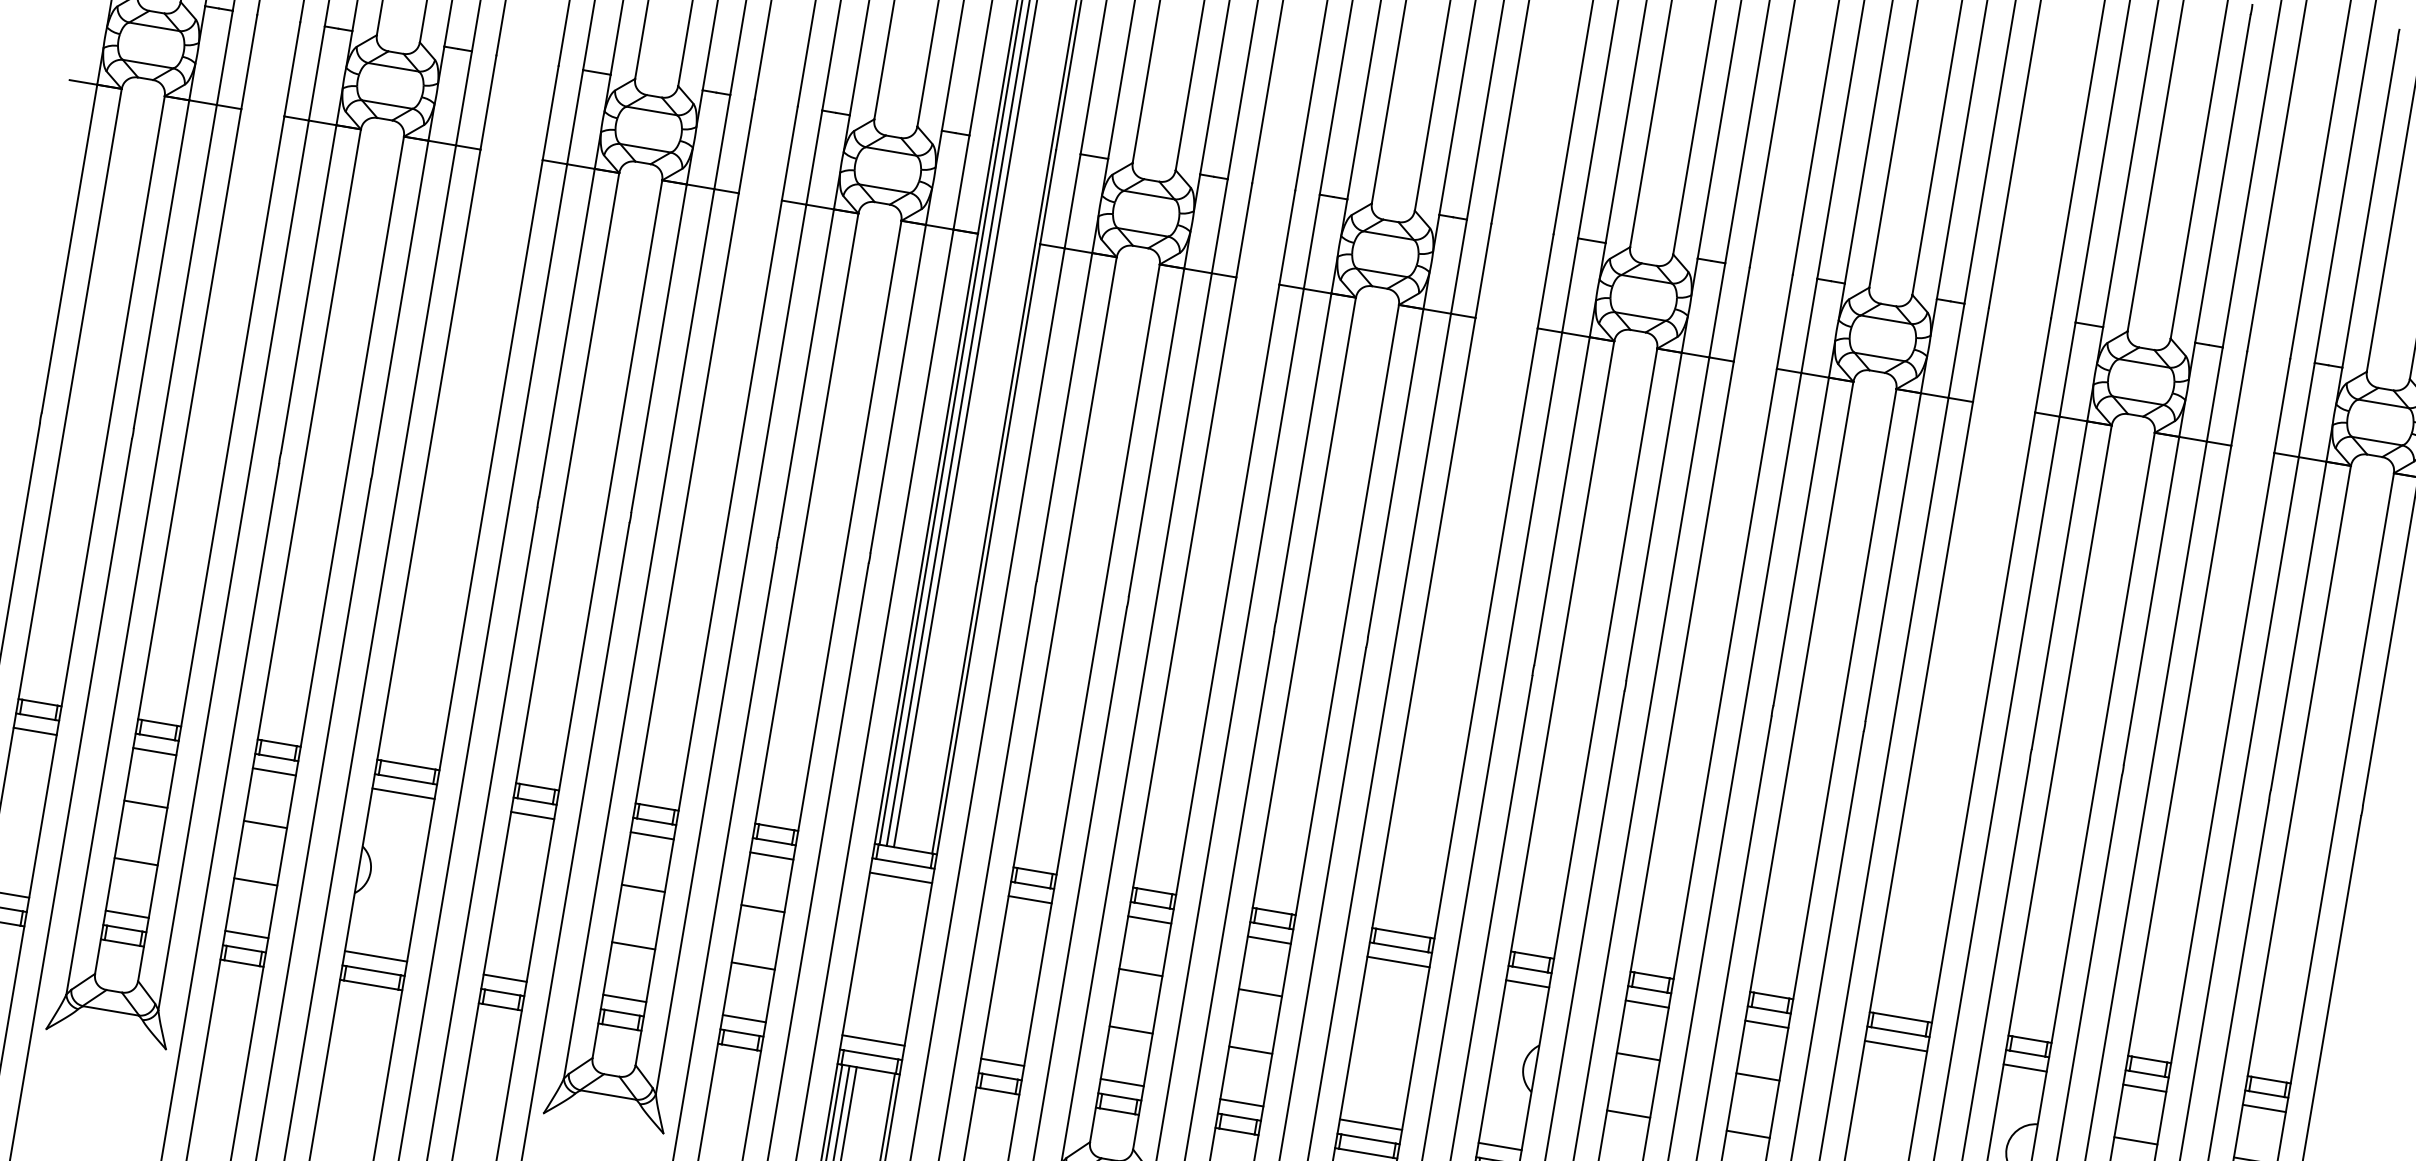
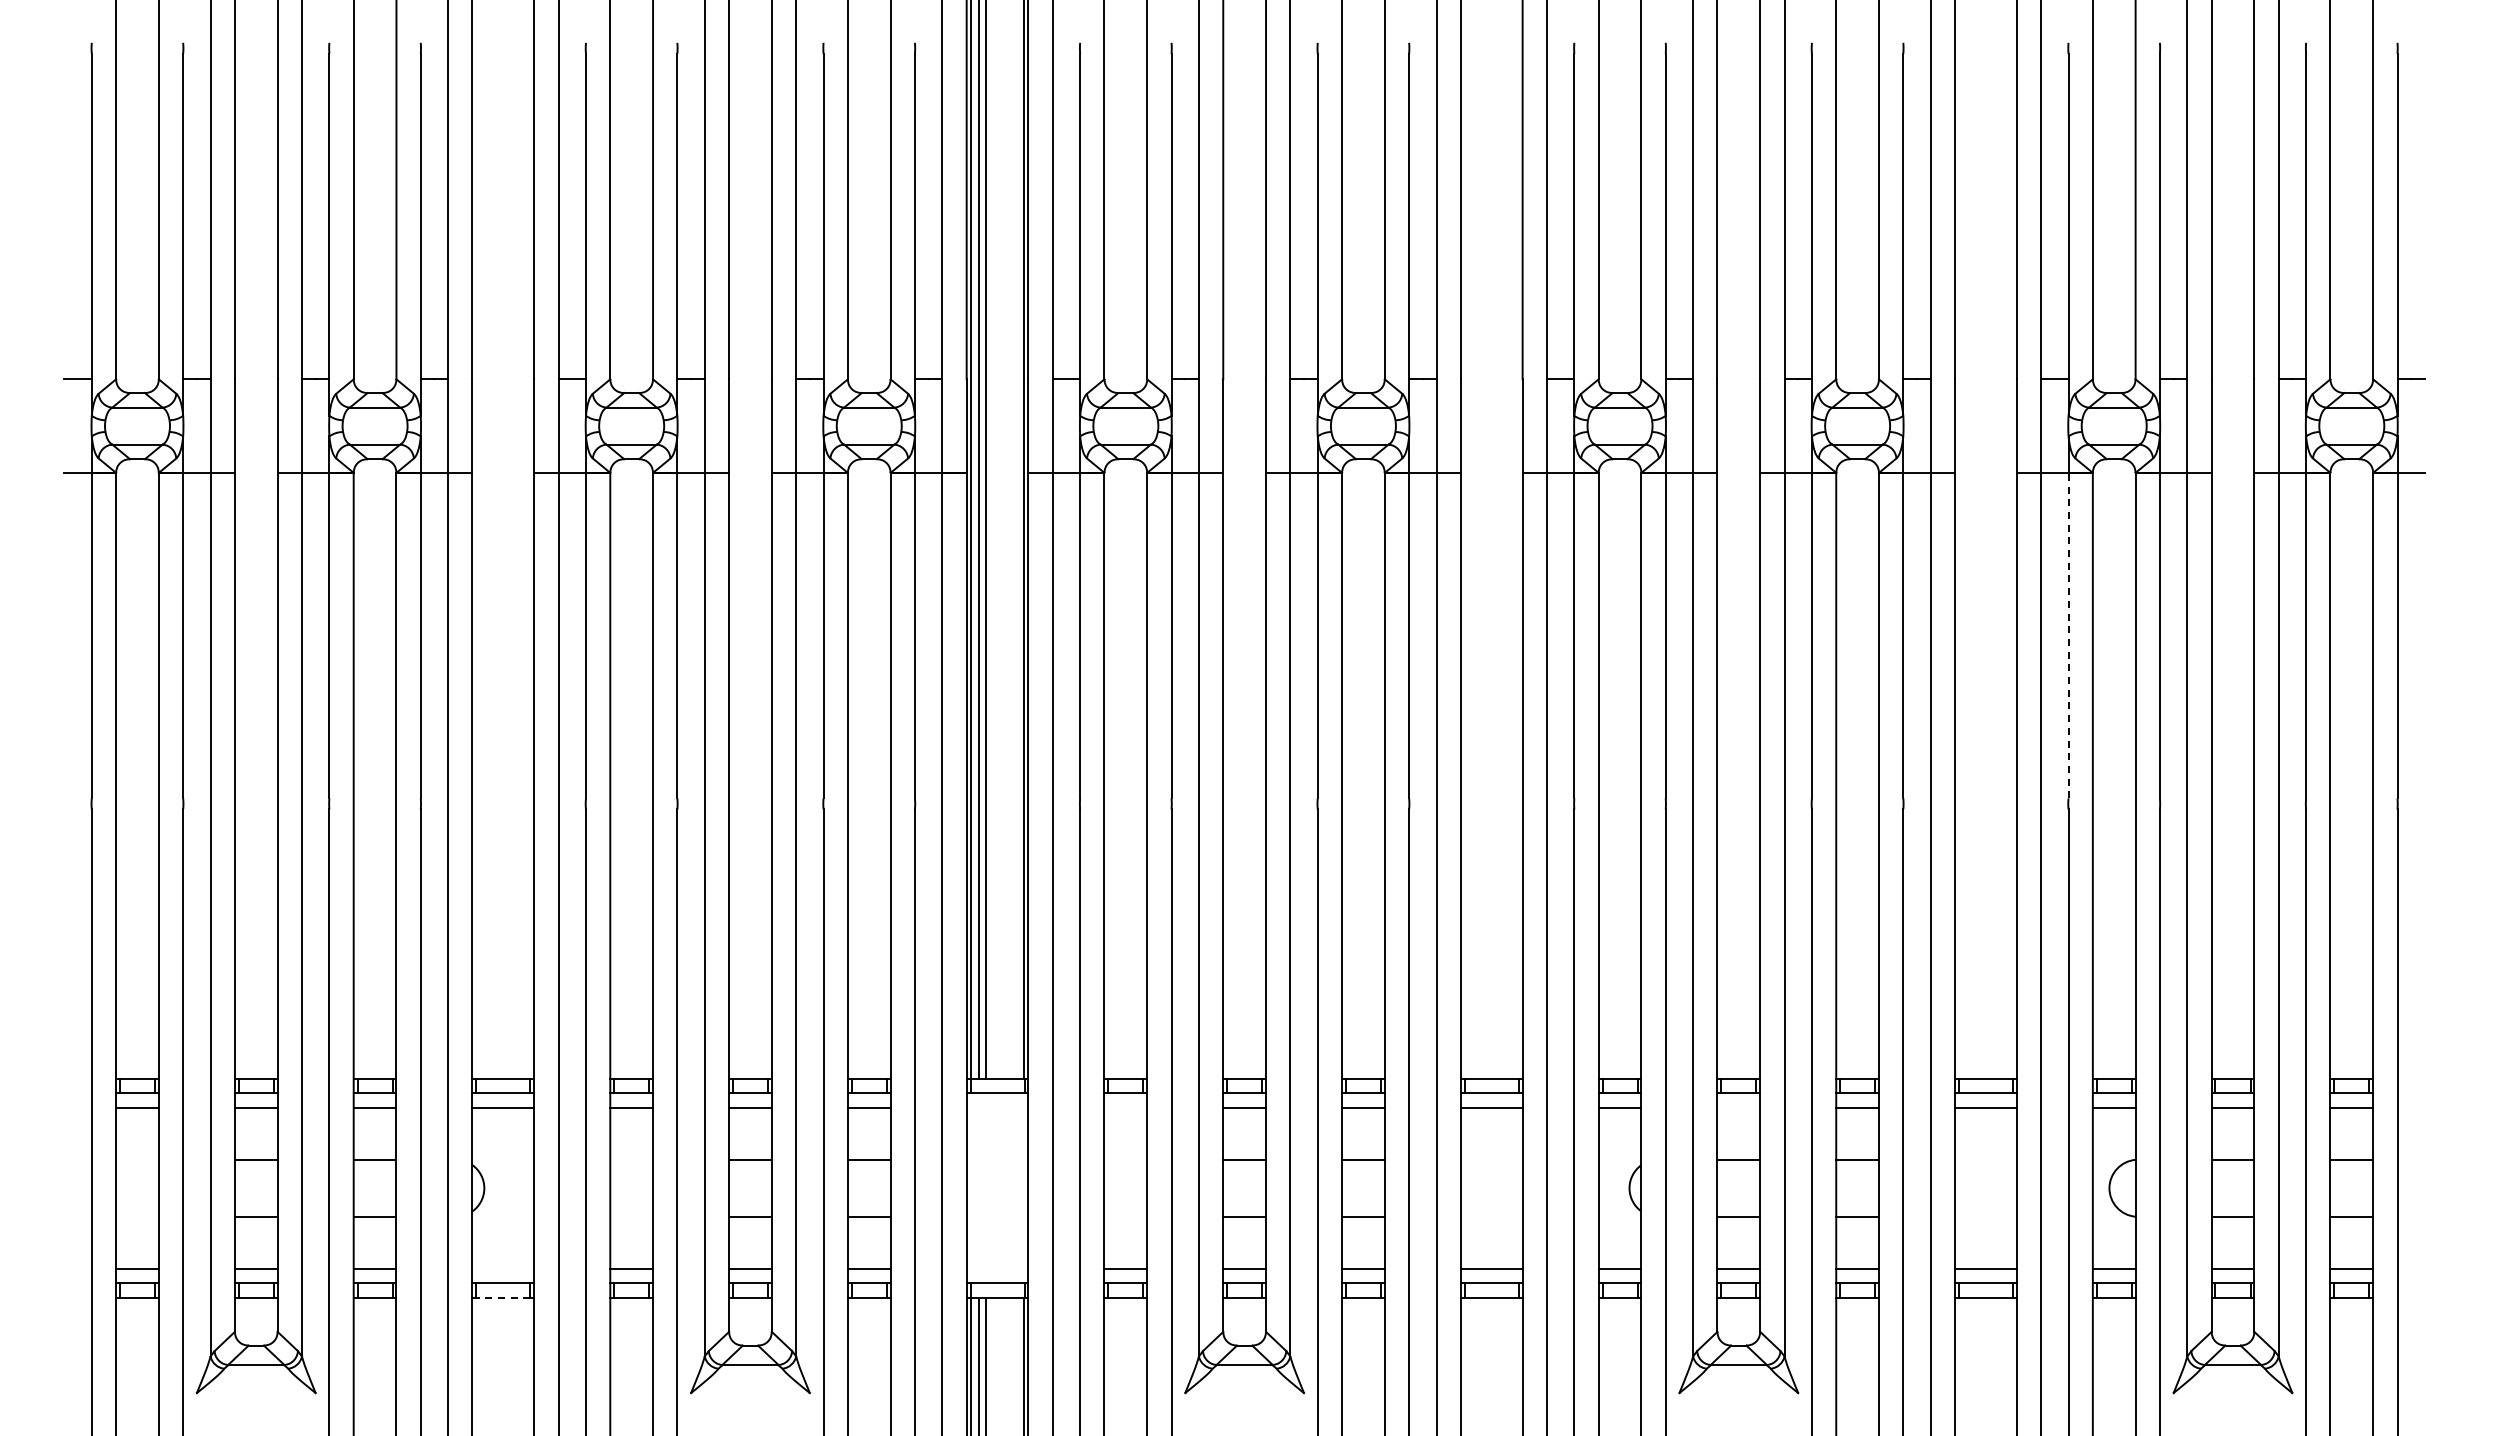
line: (2059, 585) -> (2068, 635), solid -> dashed
line: (900, 877) -> (997, 1107), removed
line: (1029, 899) -> (1125, 1107), removed
line: (376, 956) -> (503, 1269), removed
line: (370, 984) -> (502, 1297), solid -> dashed
line: (1646, 1004) -> (1738, 1107), removed
line: (873, 1040) -> (997, 1269), removed

